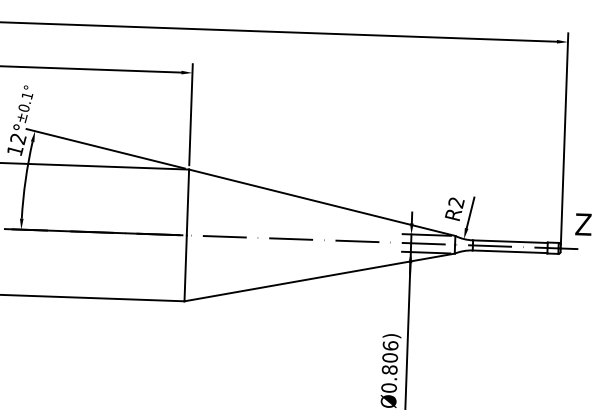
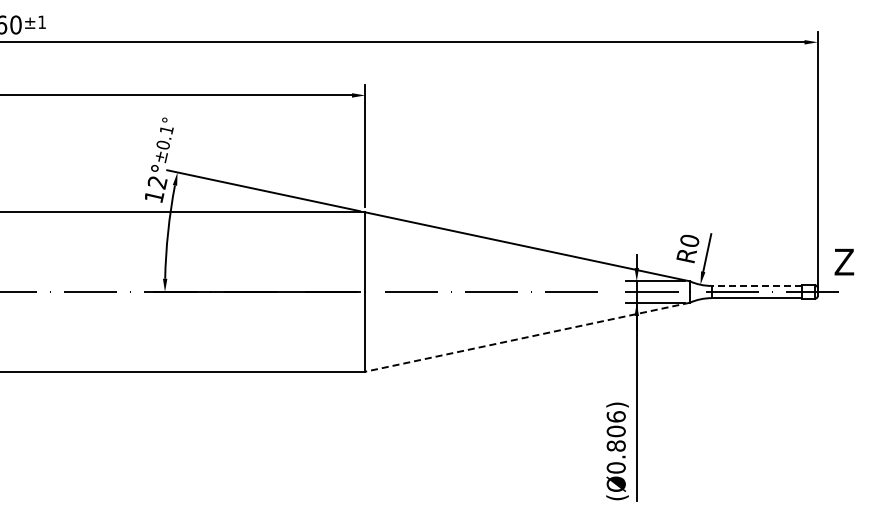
text: (456, 203) -> (689, 241), R2 -> R0
line: (510, 241) -> (756, 285), solid -> dashed
line: (319, 277) -> (527, 337), solid -> dashed

